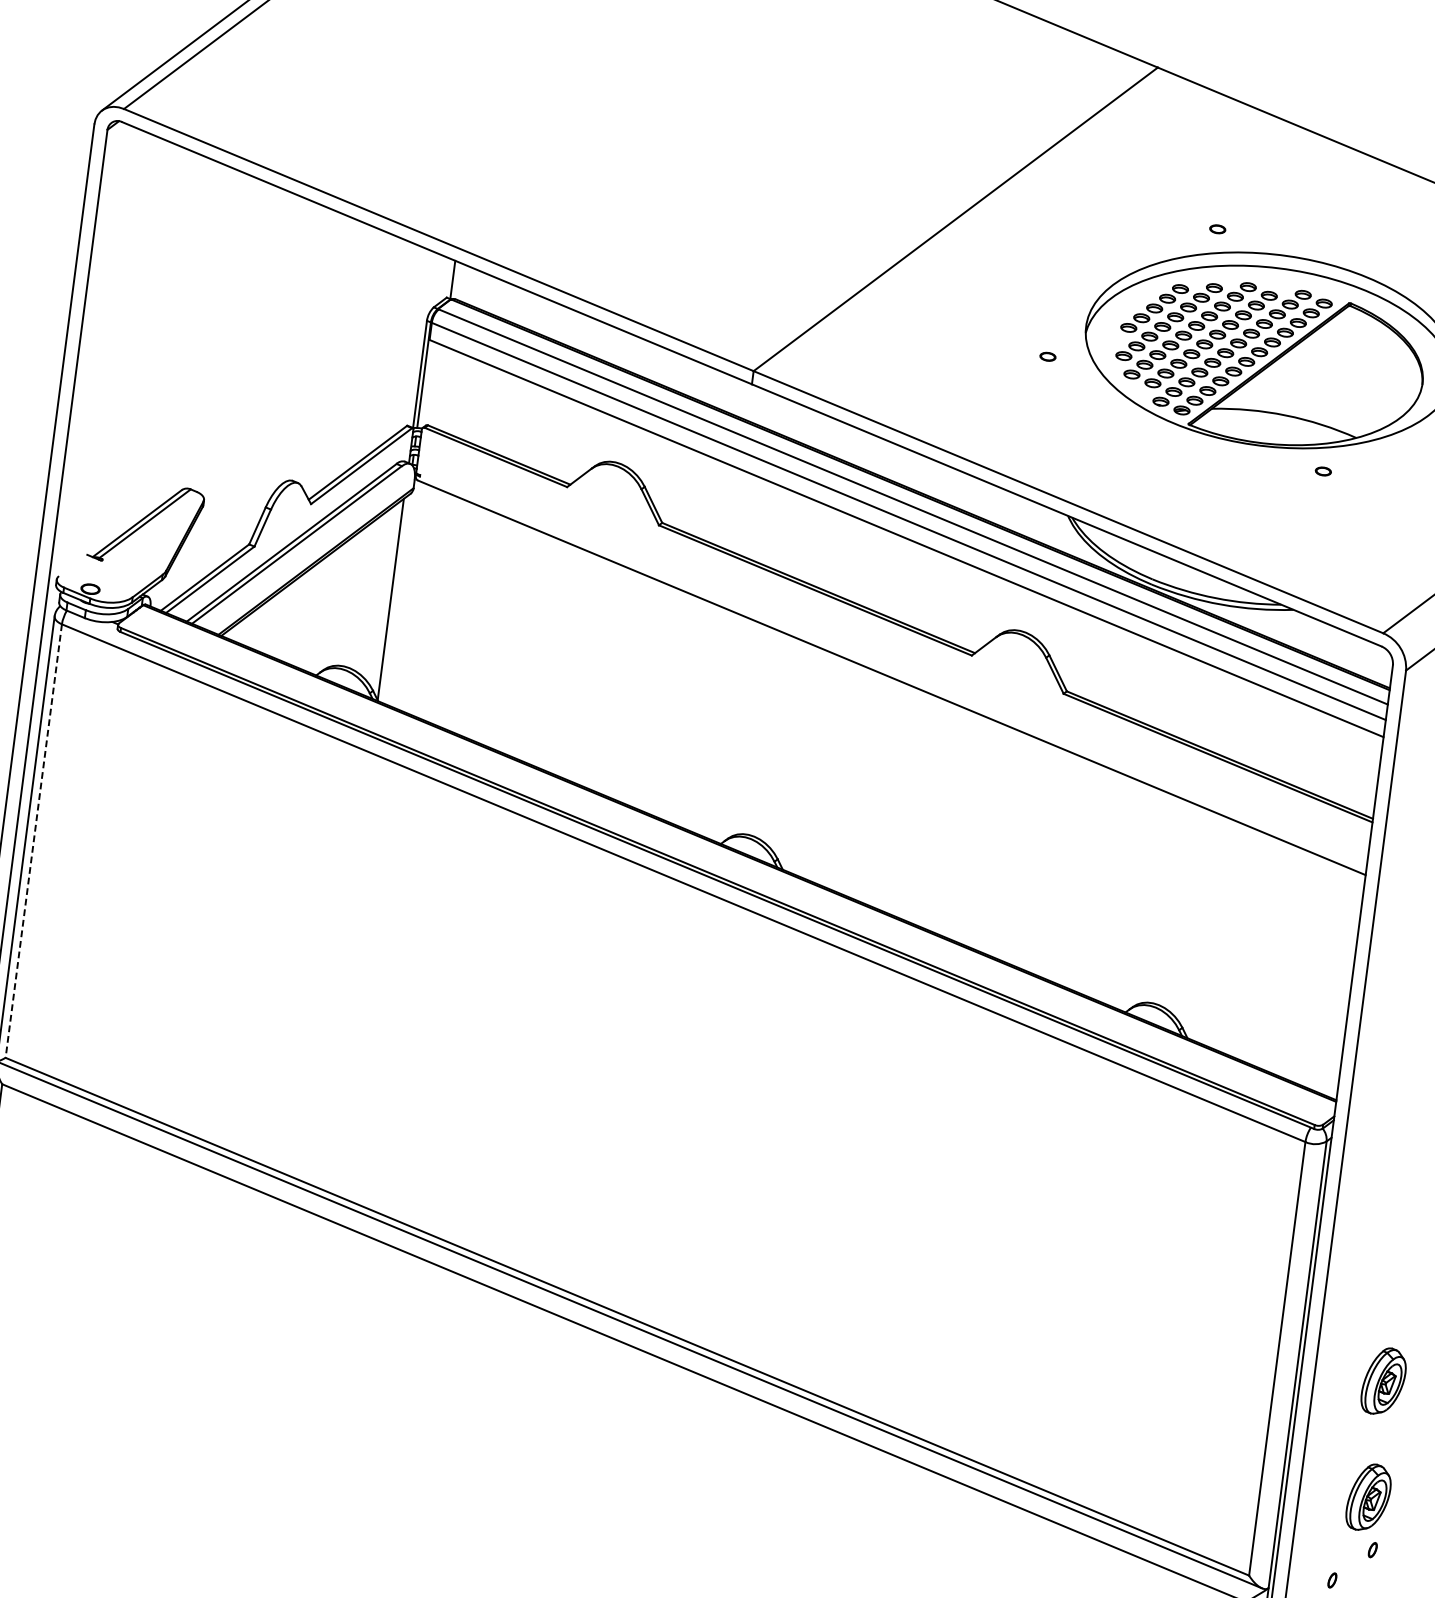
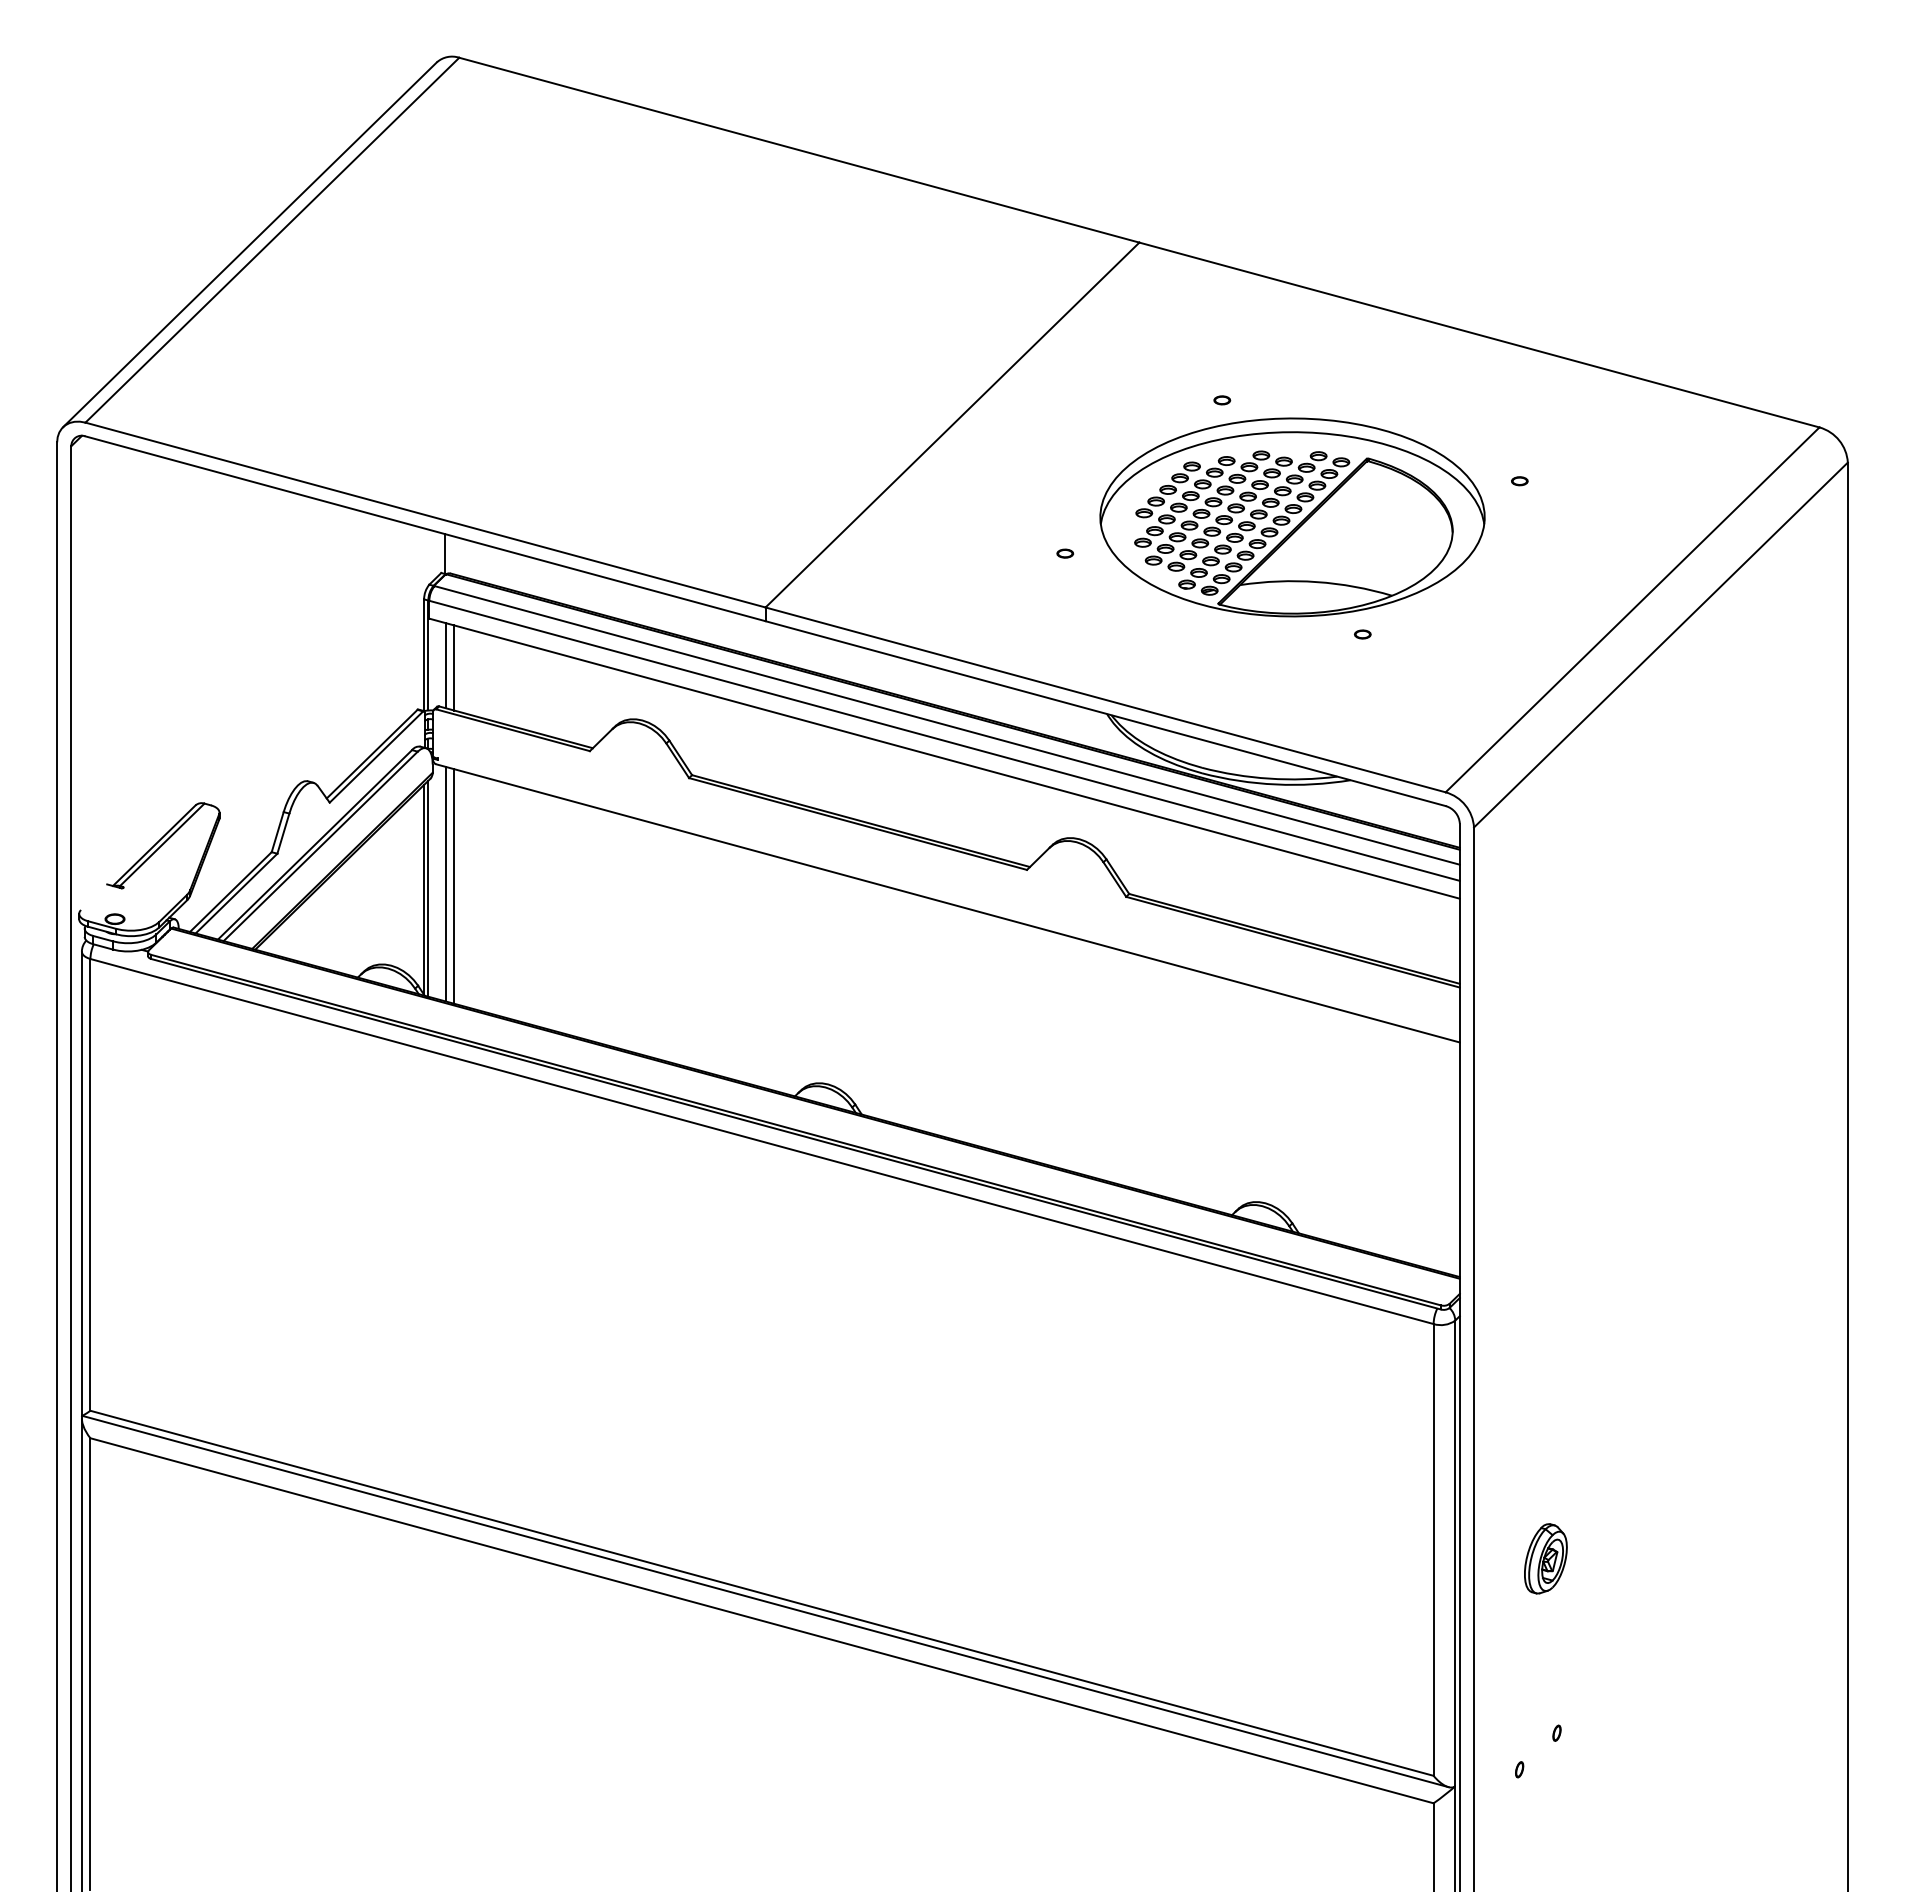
line: (439, 386) -> (445, 665), added
line: (447, 389) -> (454, 667), added
line: (412, 596) -> (445, 883), added
line: (395, 598) -> (428, 888), added
line: (420, 600) -> (454, 886), added
line: (33, 840) -> (90, 1184), dashed -> solid
part: (1368, 1497) -> (1545, 1679), removed

